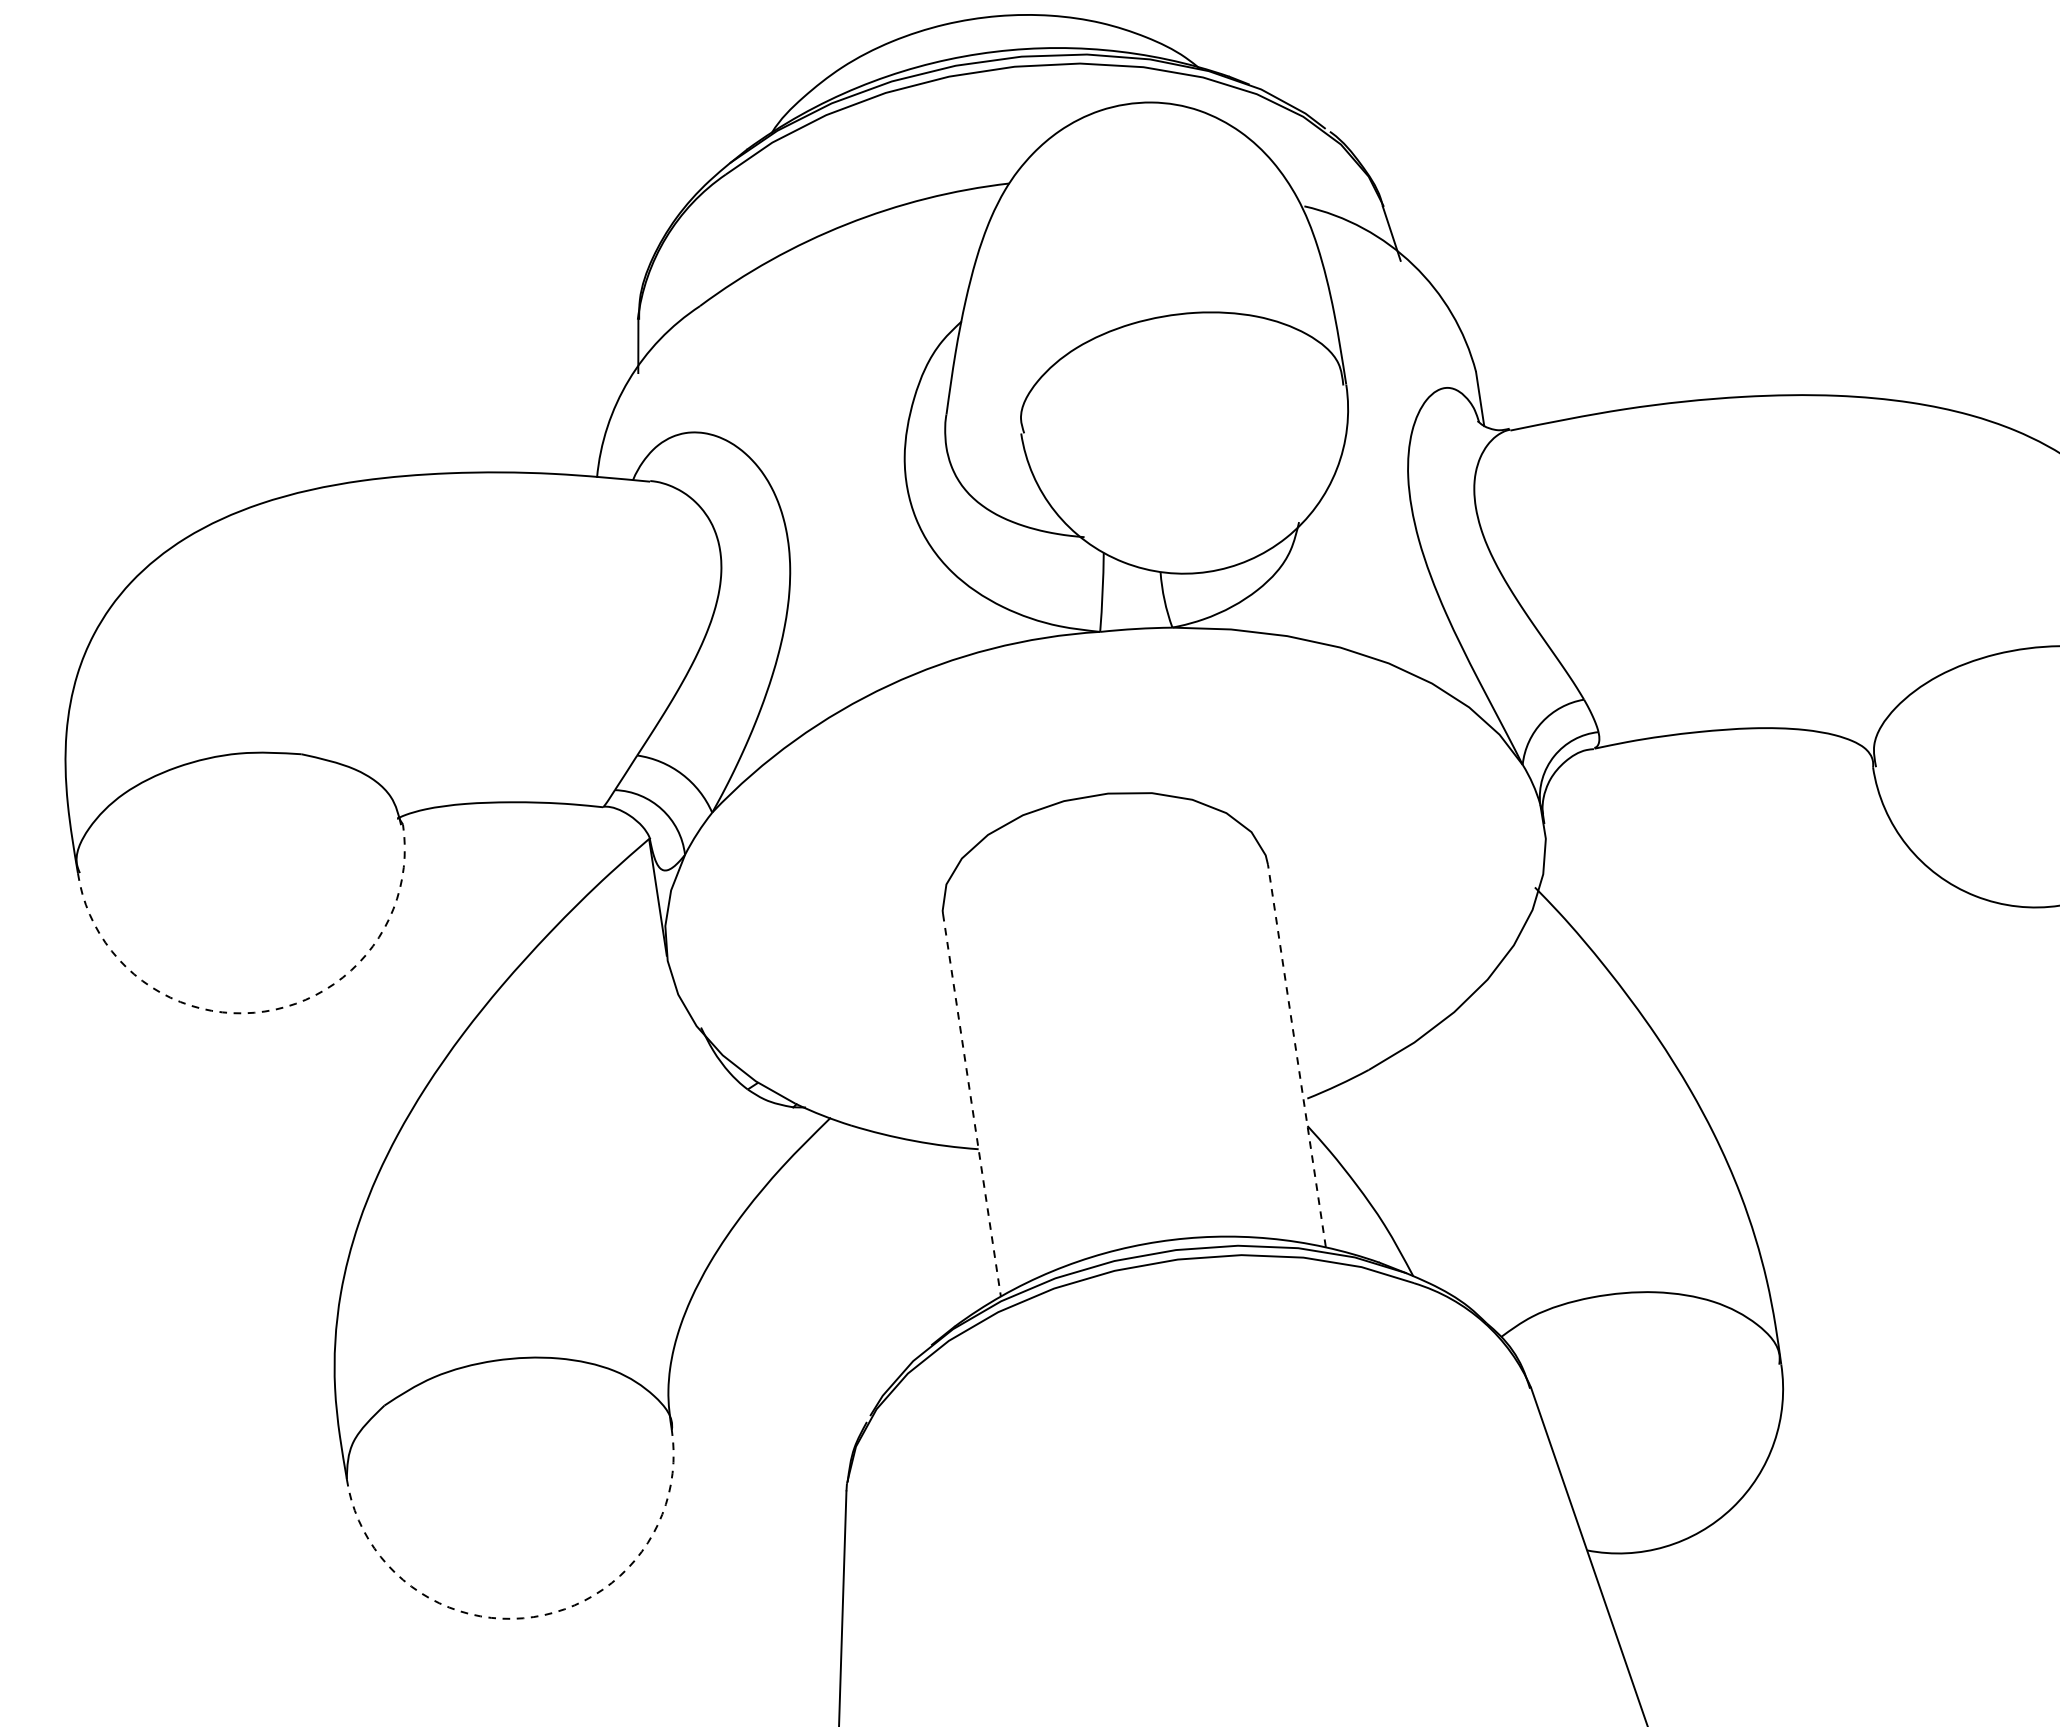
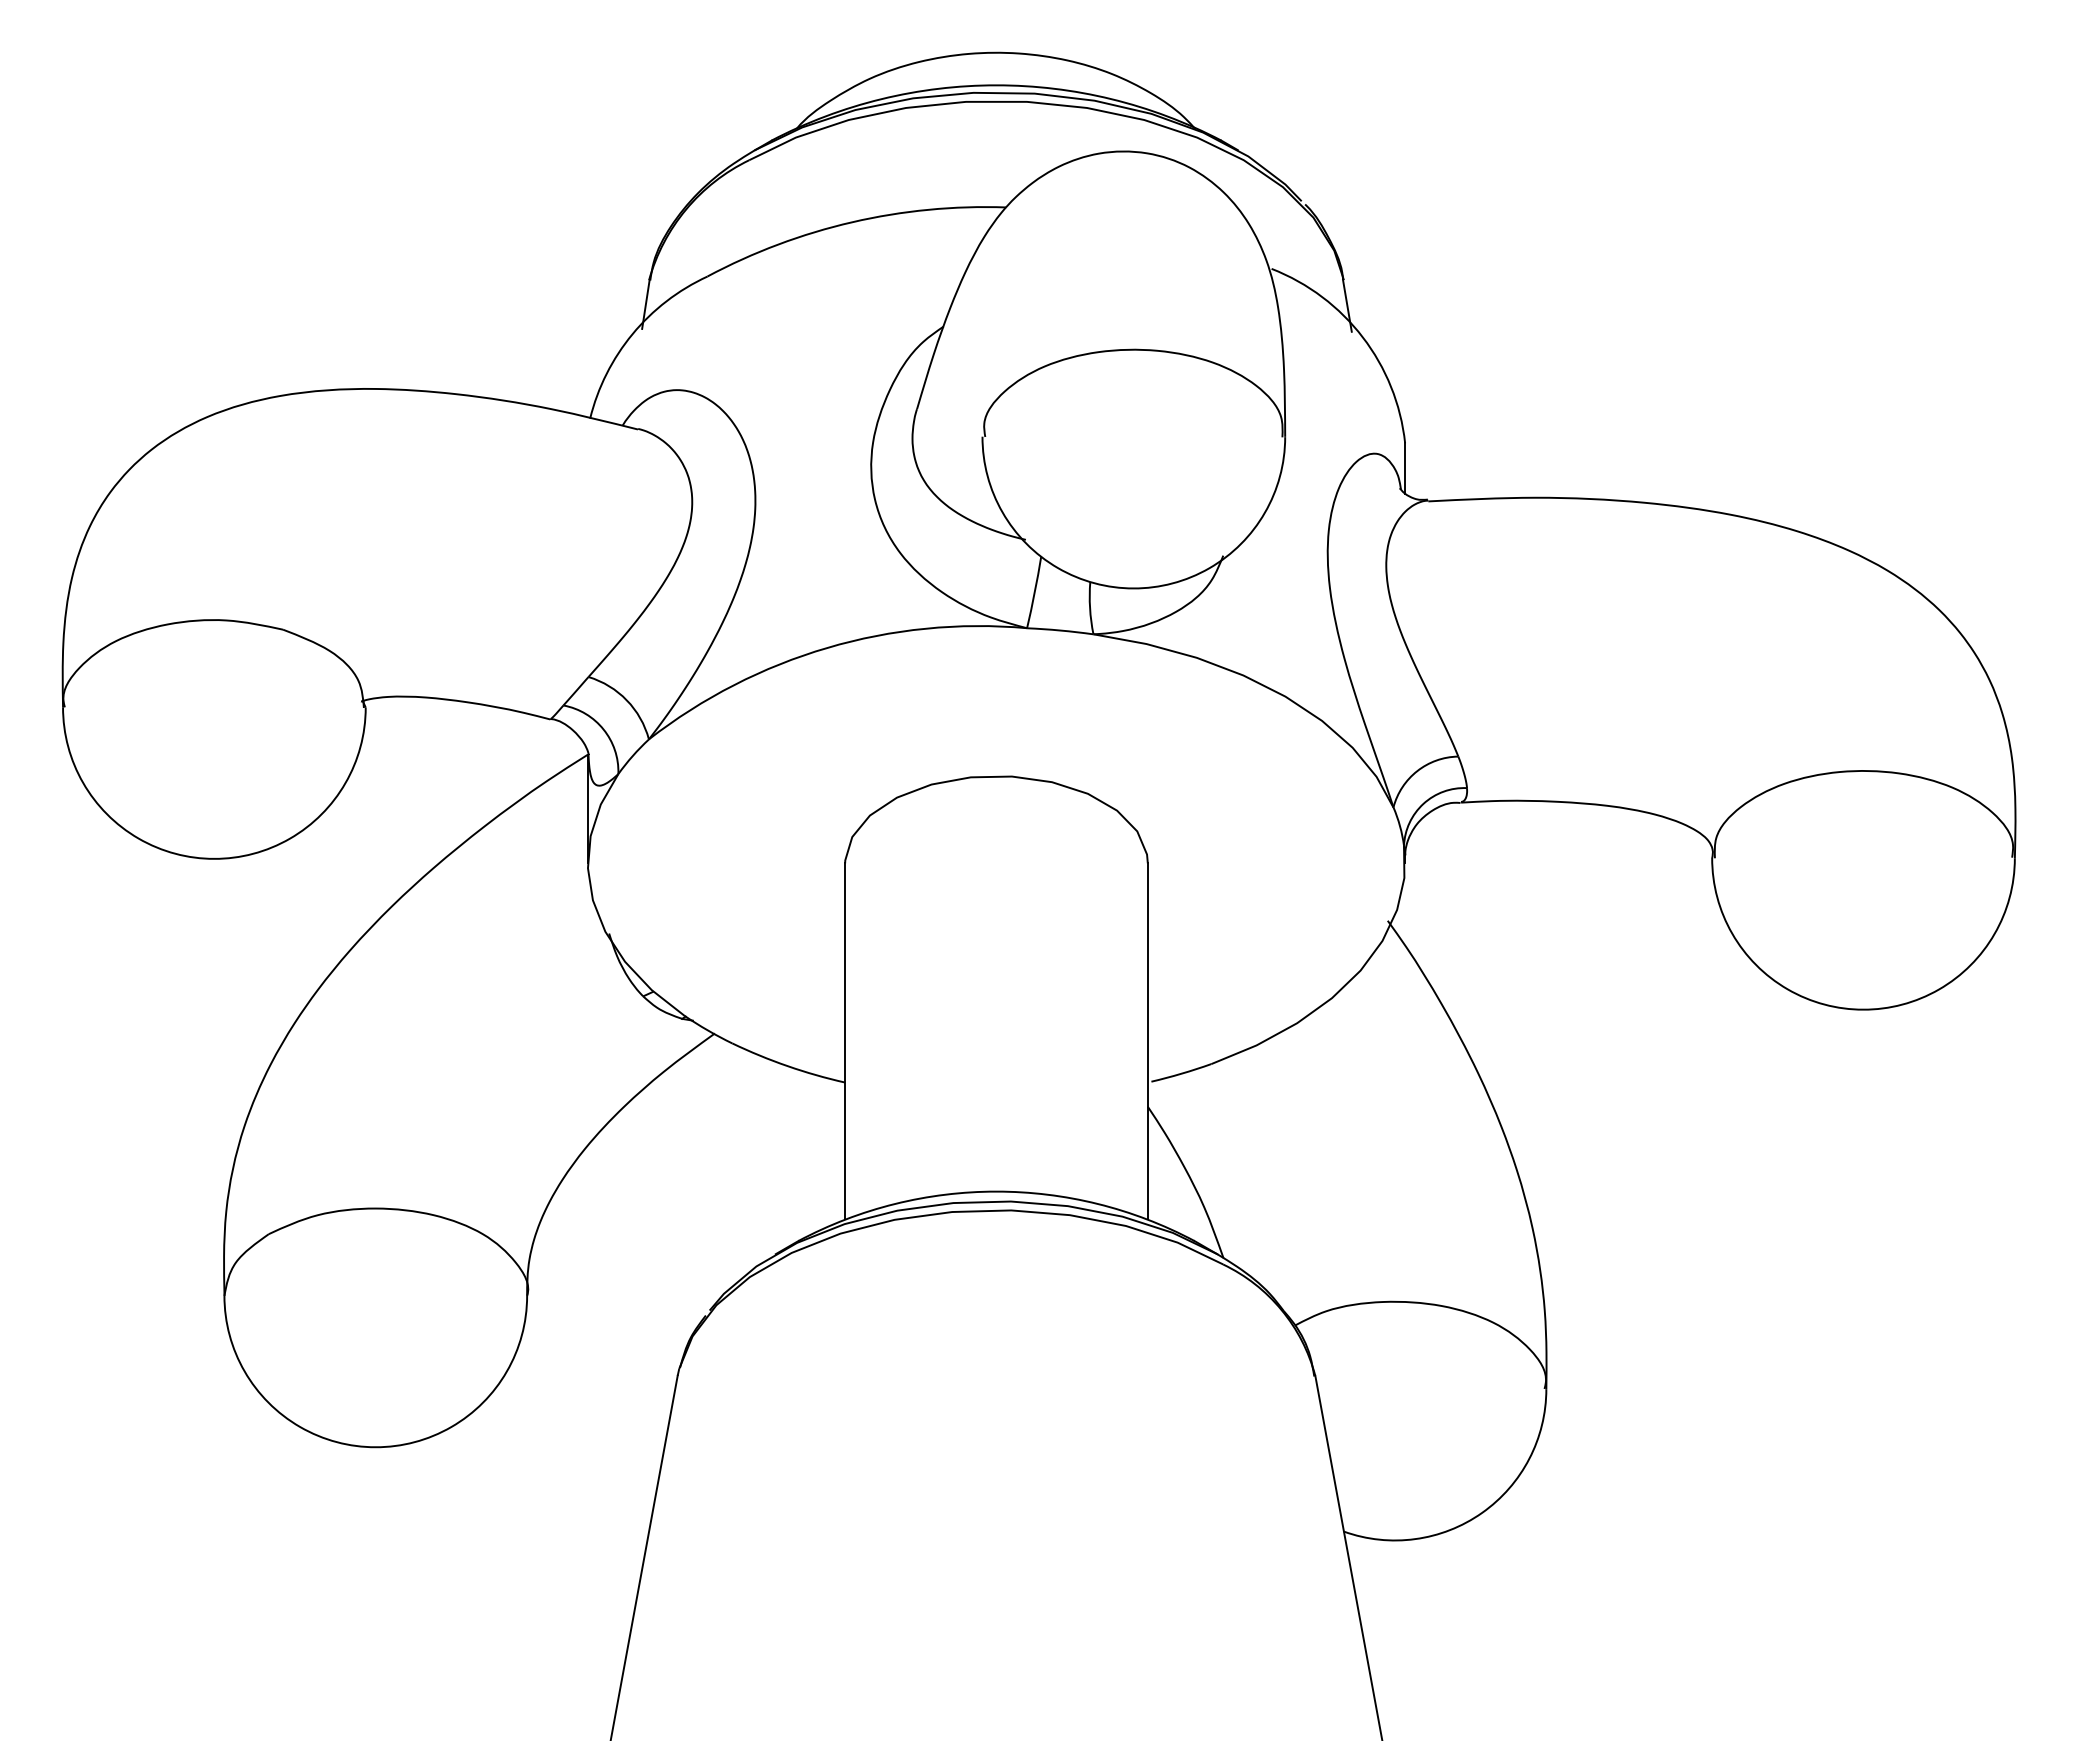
arc: (265, 1011) -> (214, 858), dashed -> solid
line: (1296, 1056) -> (1147, 1041), dashed -> solid
line: (972, 1105) -> (845, 1041), dashed -> solid
arc: (533, 1617) -> (375, 1447), dashed -> solid

